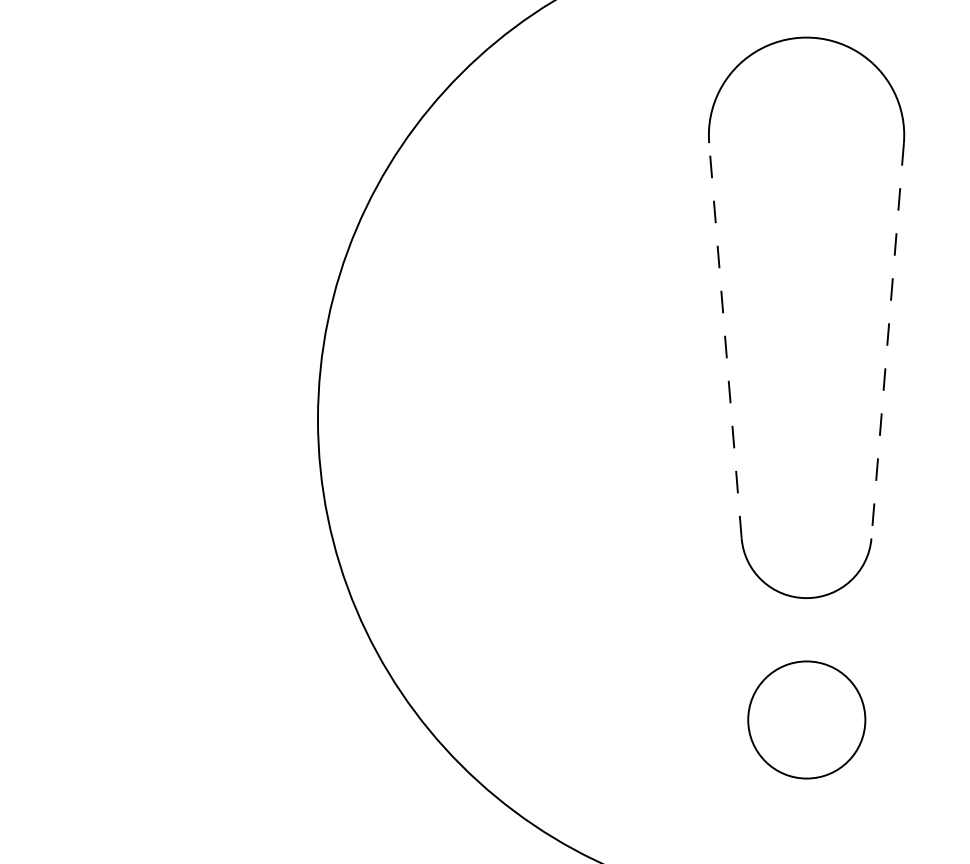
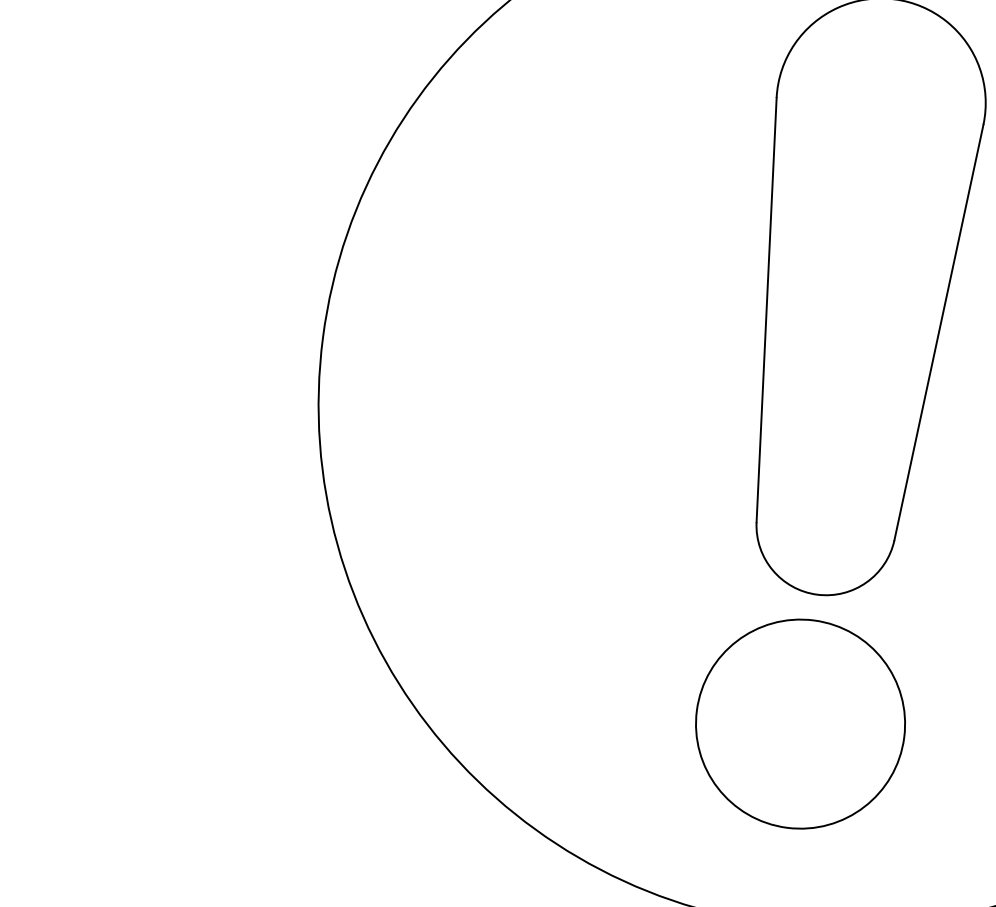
line: (725, 340) -> (766, 309), dashed -> solid
line: (887, 341) -> (938, 333), dashed -> solid
circle: (806, 719) -> (800, 723), size x1.67

